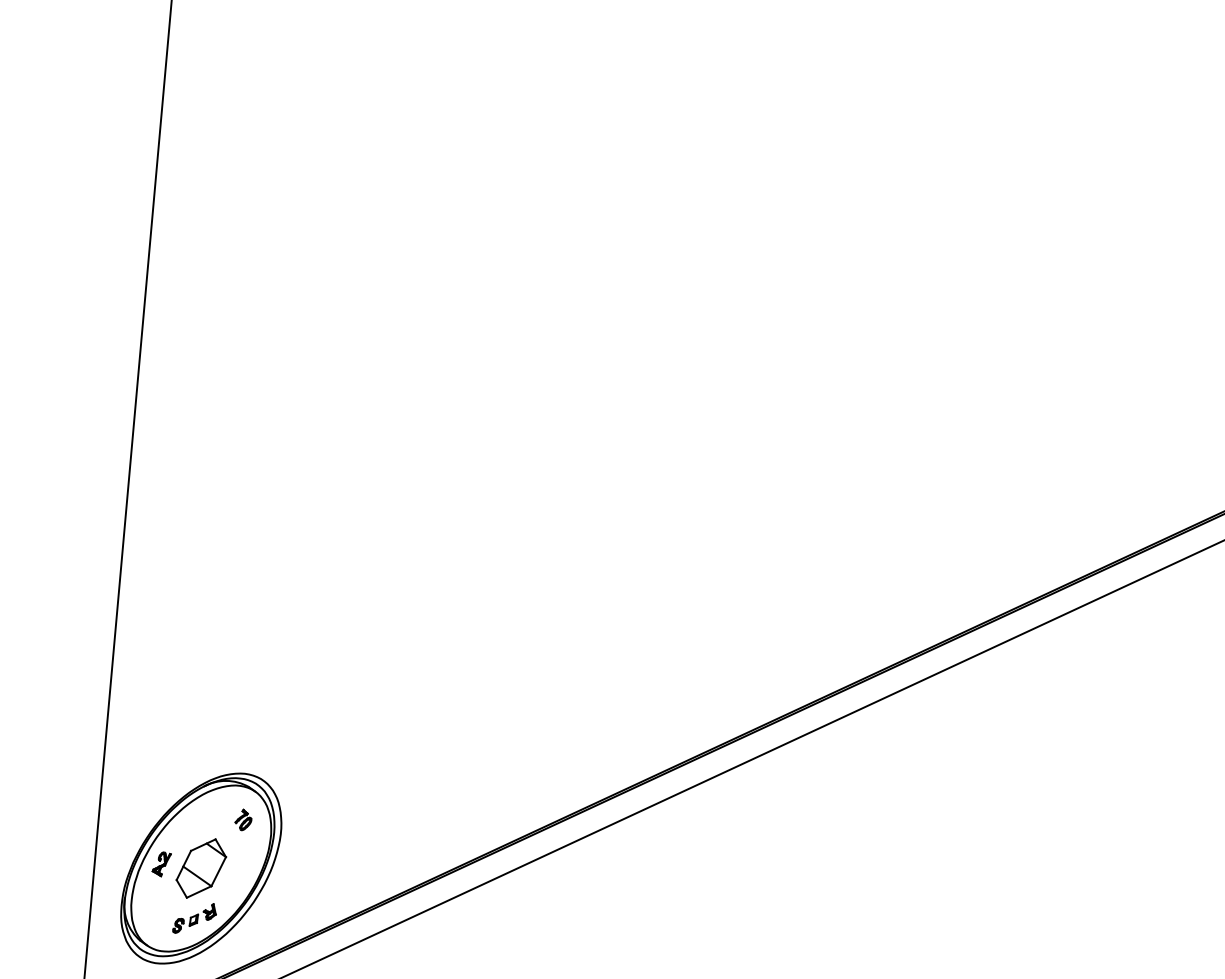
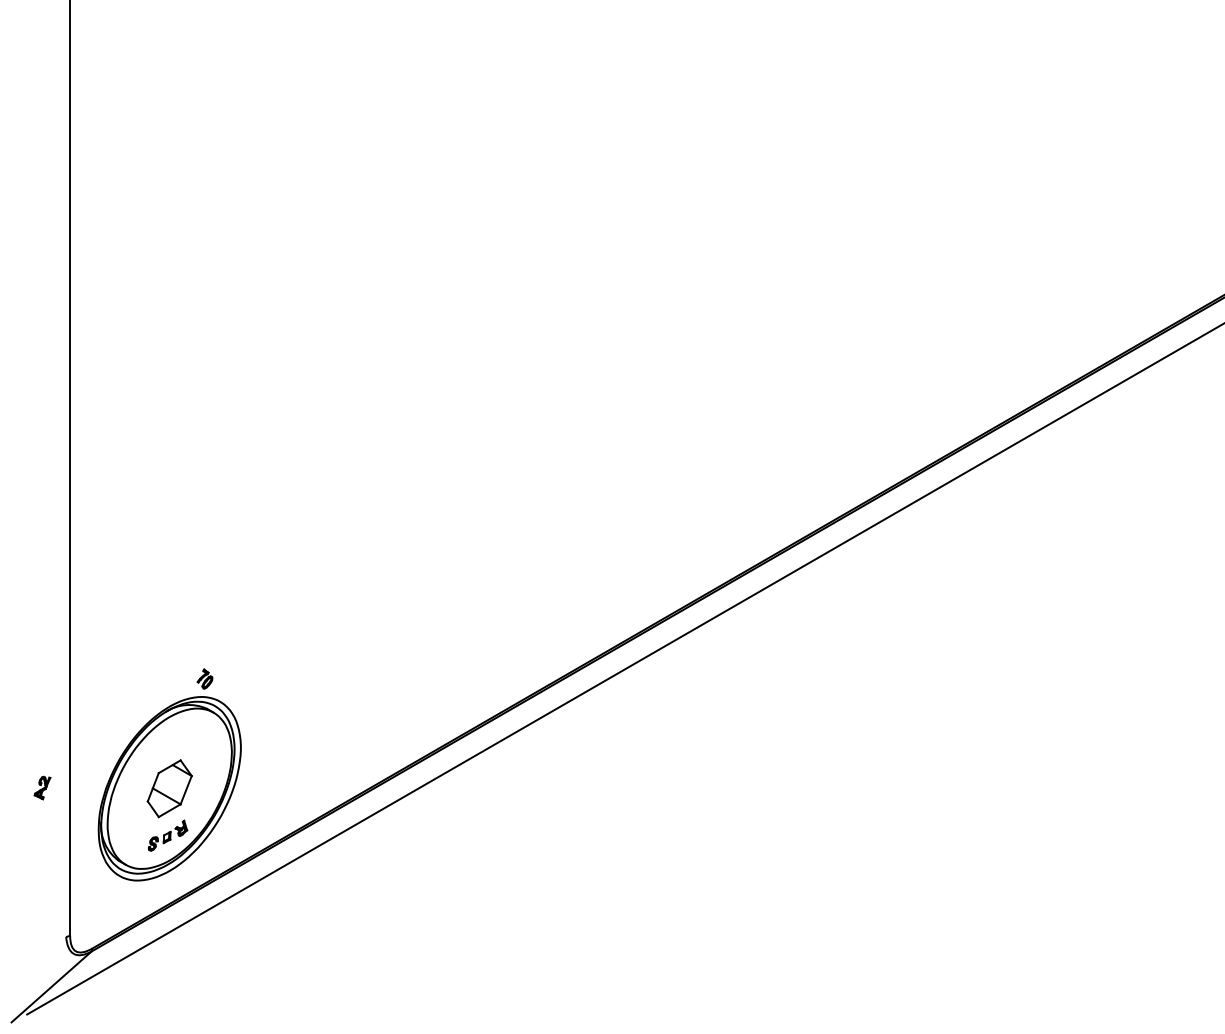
part: (243, 819) -> (204, 678), moved
part: (161, 863) -> (42, 787), moved

